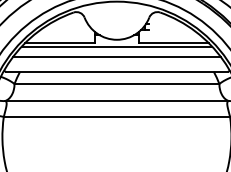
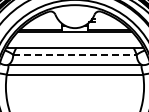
line: (116, 56) -> (74, 38), removed
line: (117, 83) -> (75, 54), solid -> dashed

